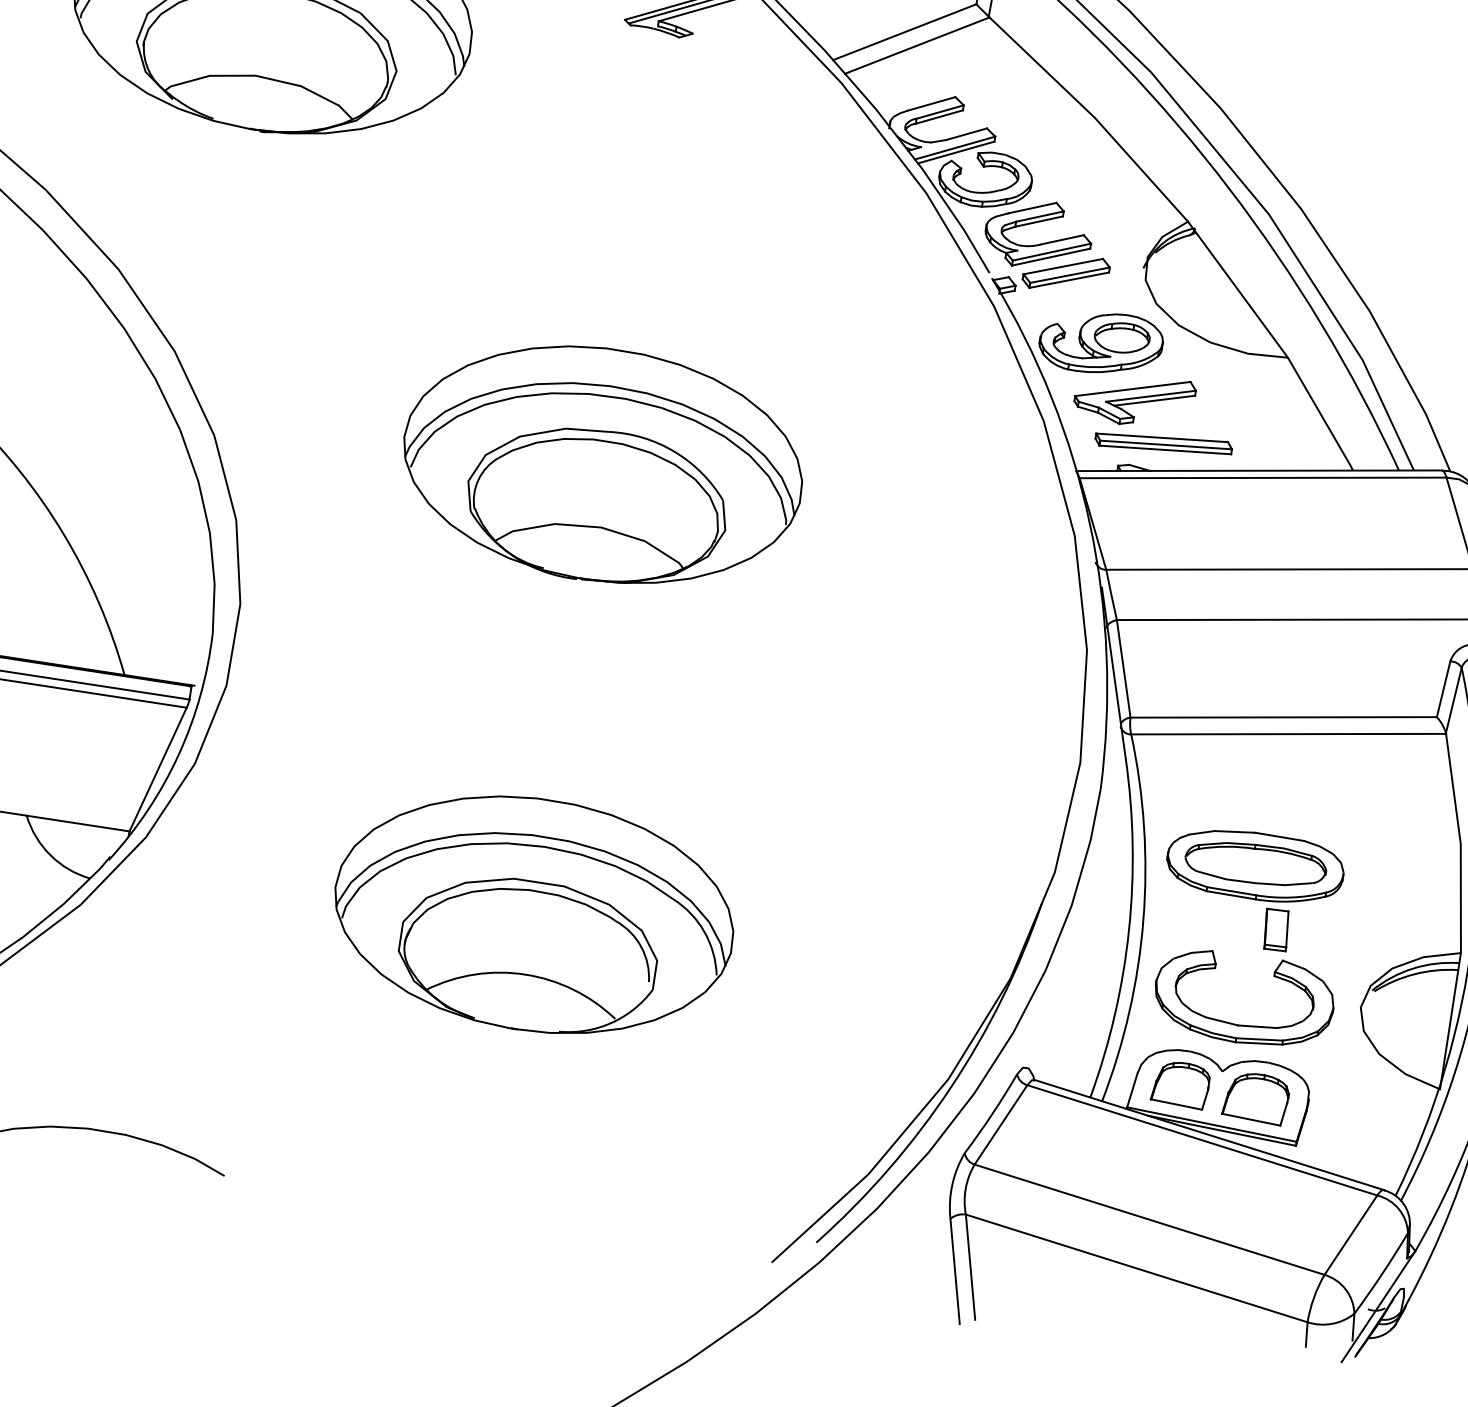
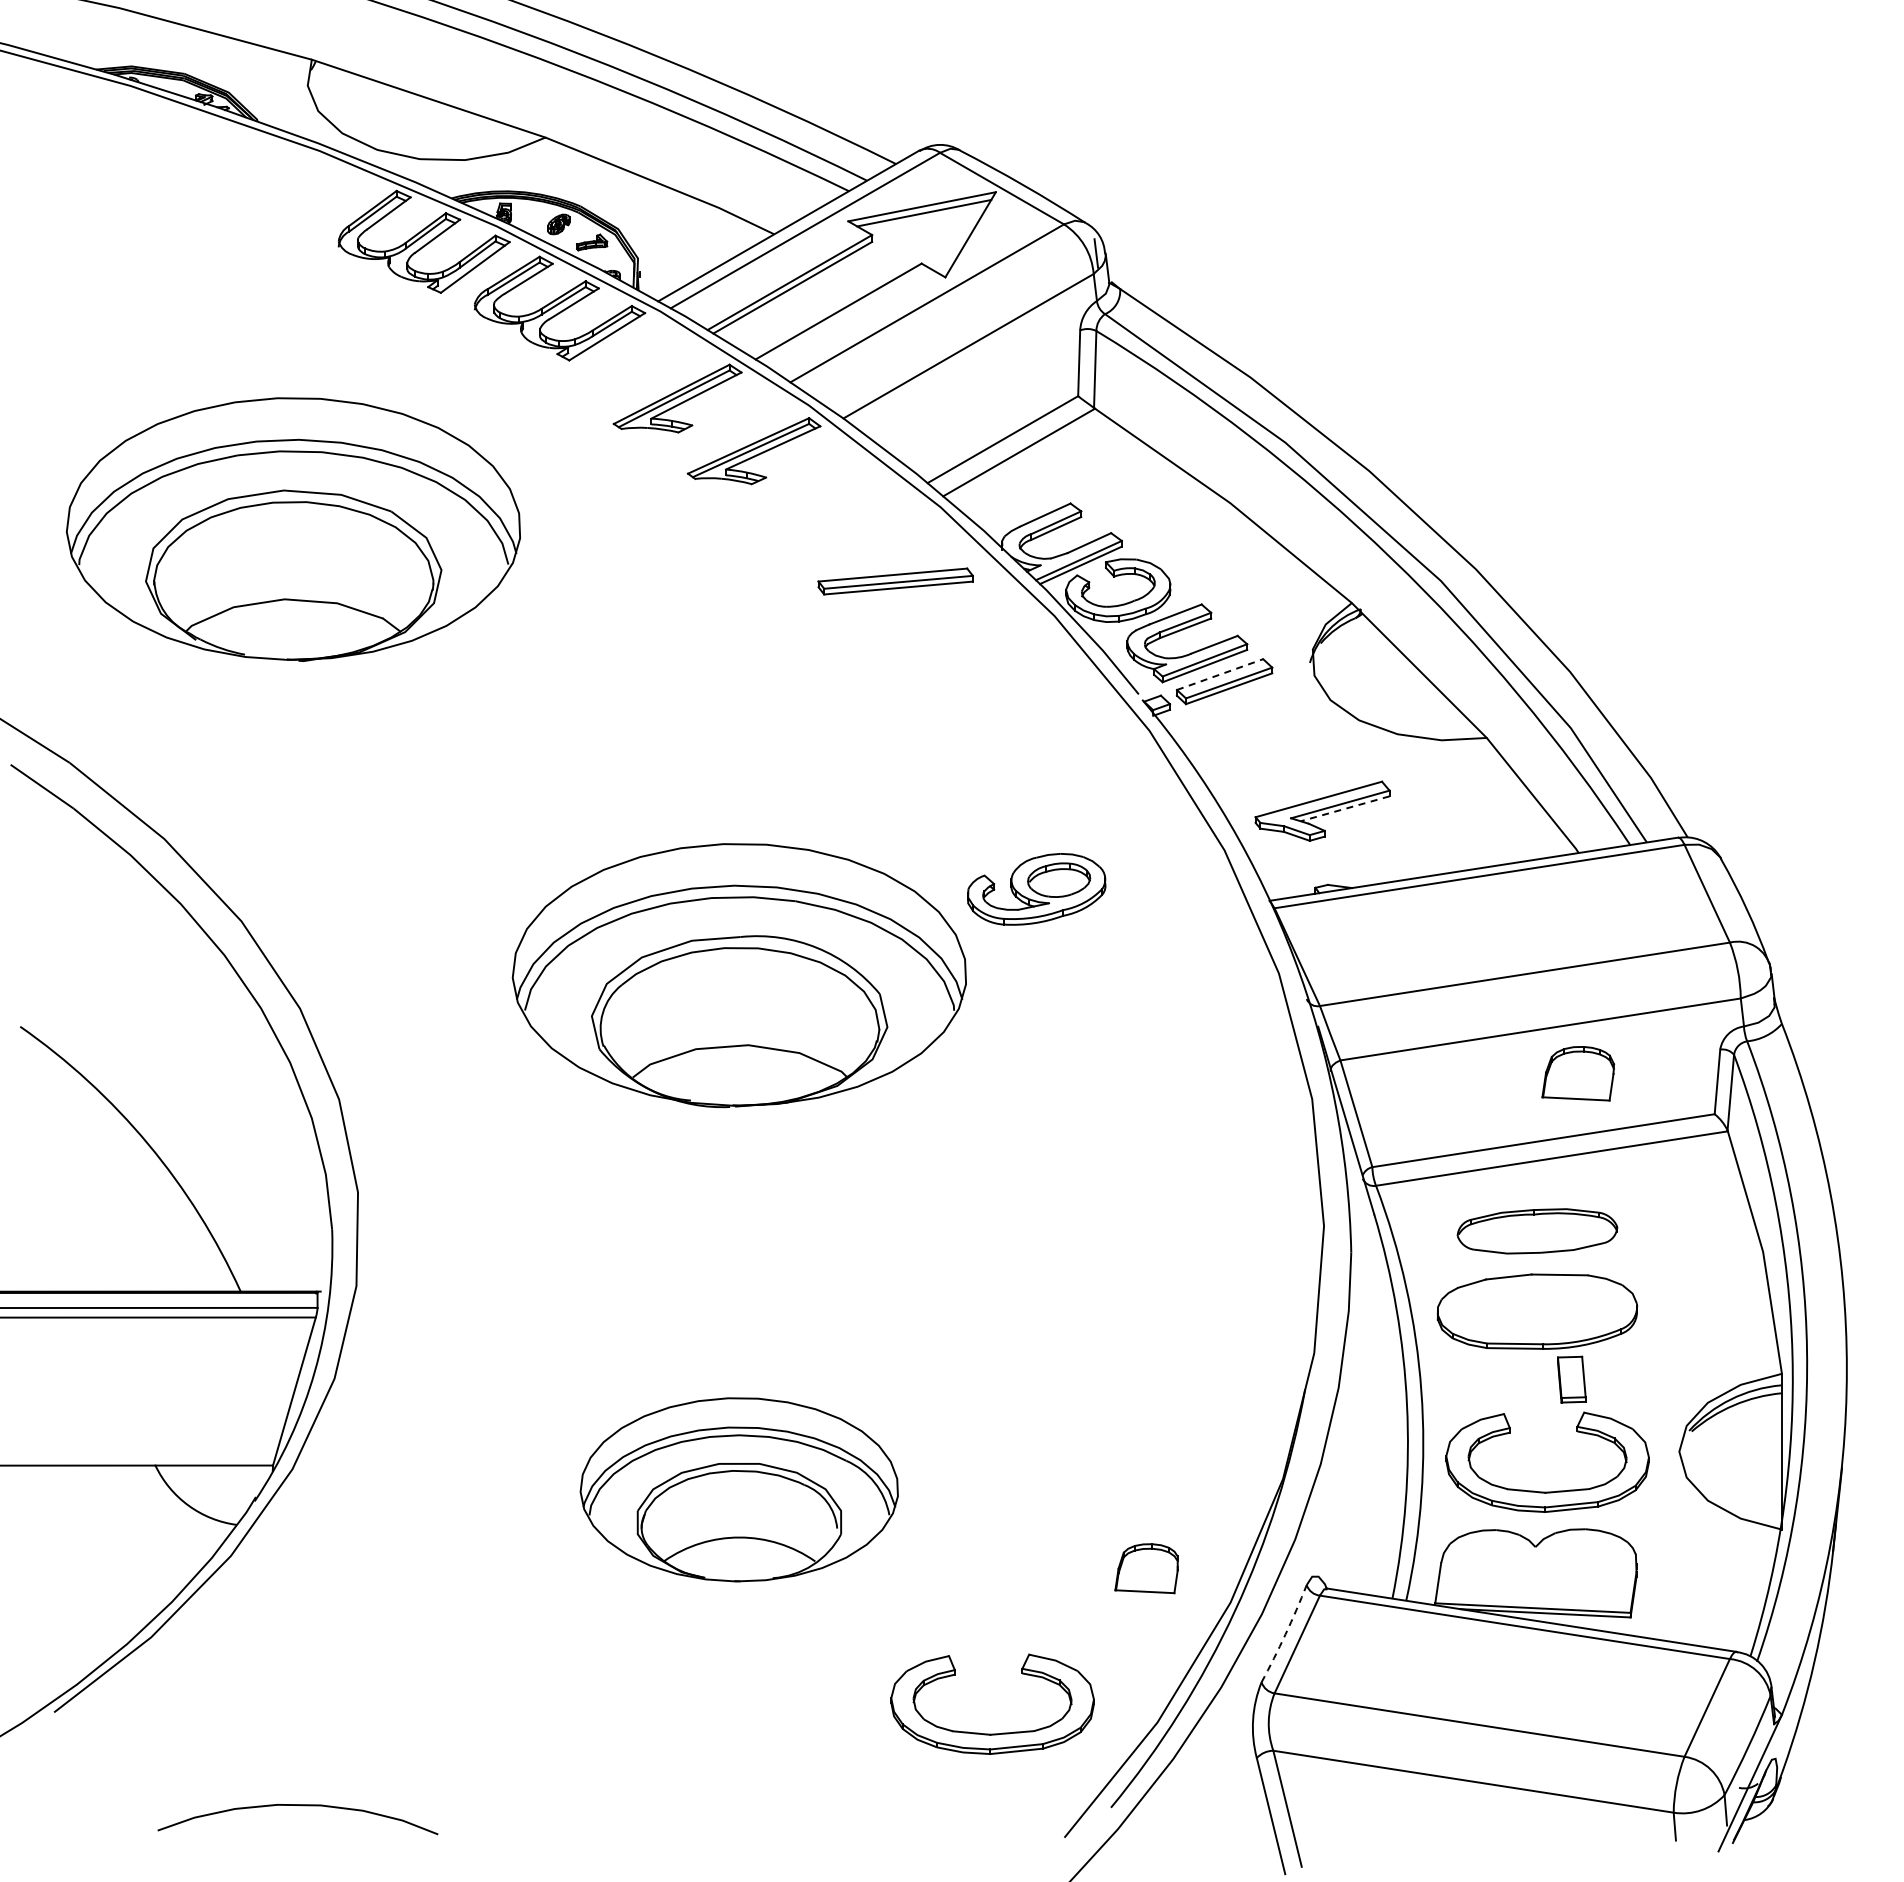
line: (1063, 266) -> (1220, 674), solid -> dashed
part: (1101, 343) -> (1036, 889), moved
line: (1154, 400) -> (1344, 808), solid -> dashed
part: (1163, 443) -> (895, 581), moved
part: (1255, 864) -> (1537, 1231), moved
part: (533, 914) -> (738, 1489), size x0.7
part: (1180, 1084) -> (1146, 1568), moved
part: (1256, 1097) -> (1578, 1073), moved
arc: (992, 1114) -> (1285, 1634), solid -> dashed
part: (722, 1161) -> (992, 1733), added

